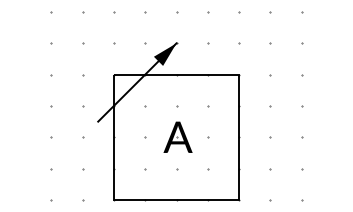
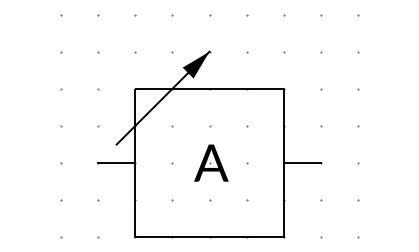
line: (98, 137) -> (116, 163), added
line: (254, 137) -> (301, 163), added

